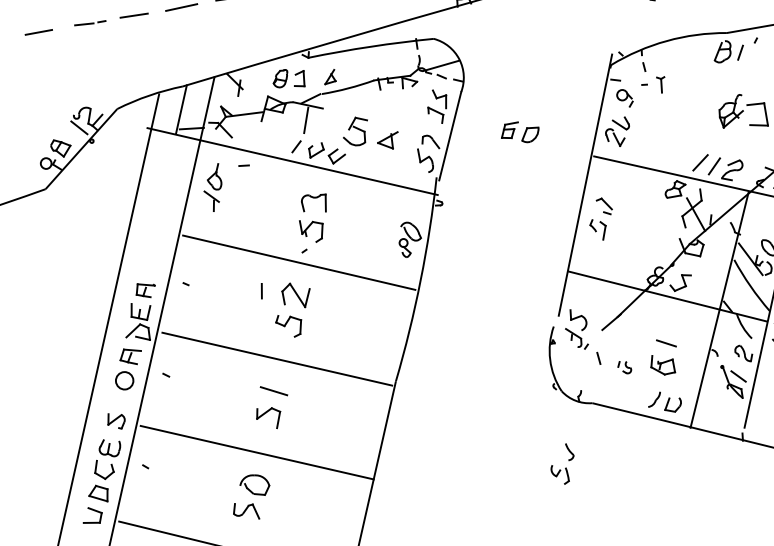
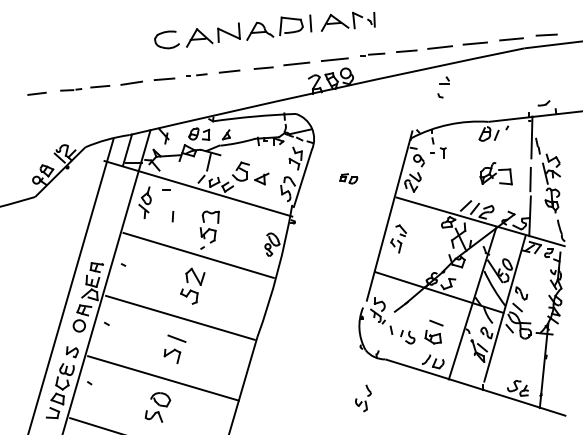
part: (519, 131) -> (348, 178), size x0.7
line: (261, 291) -> (172, 216), moved
part: (625, 367) -> (408, 337), size x1.6

